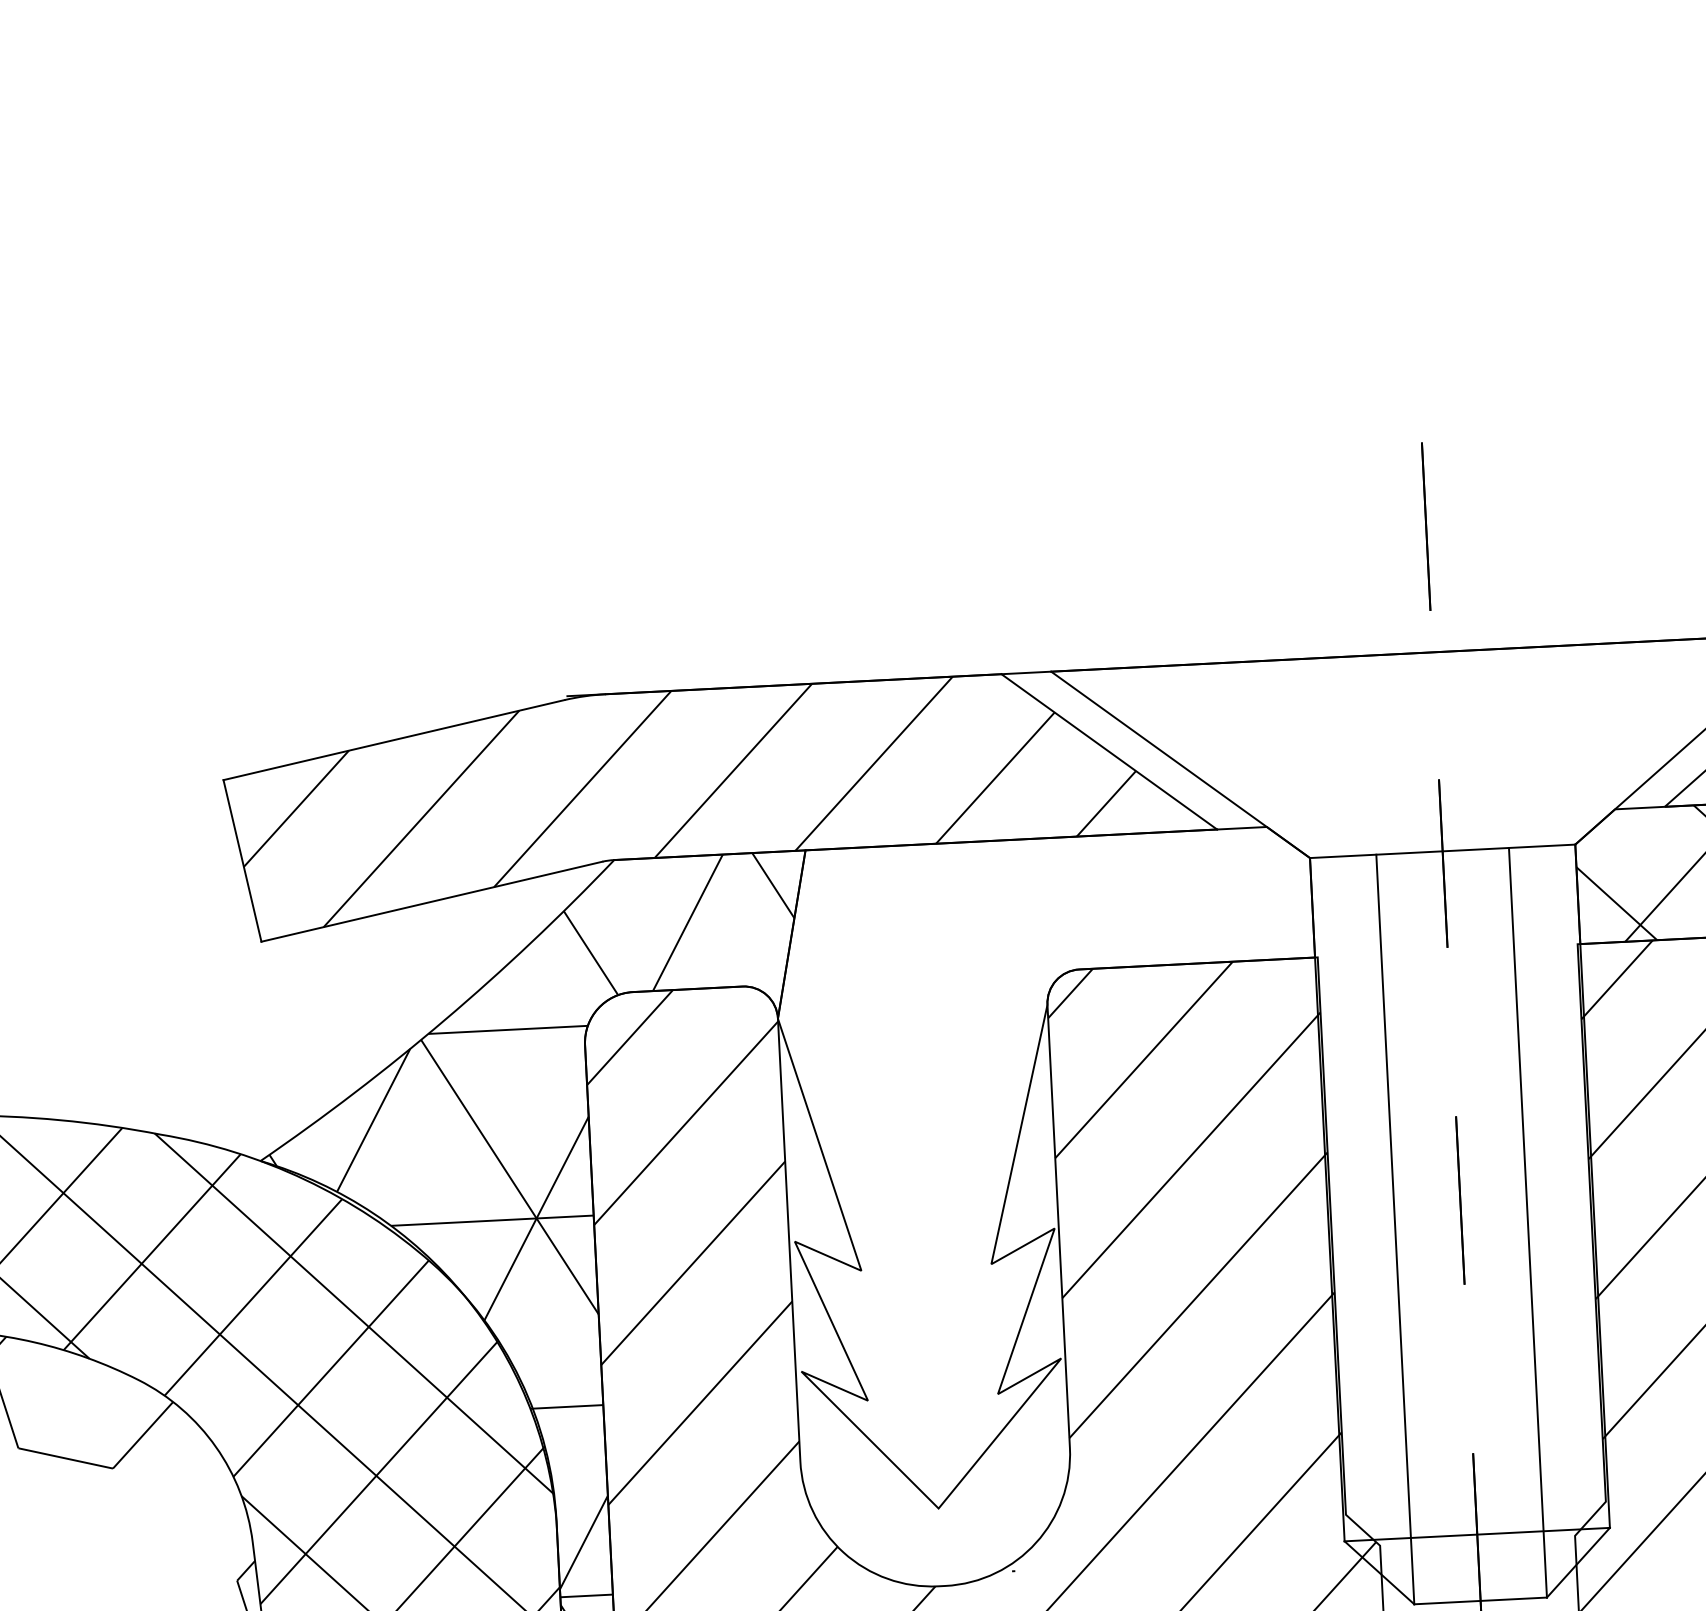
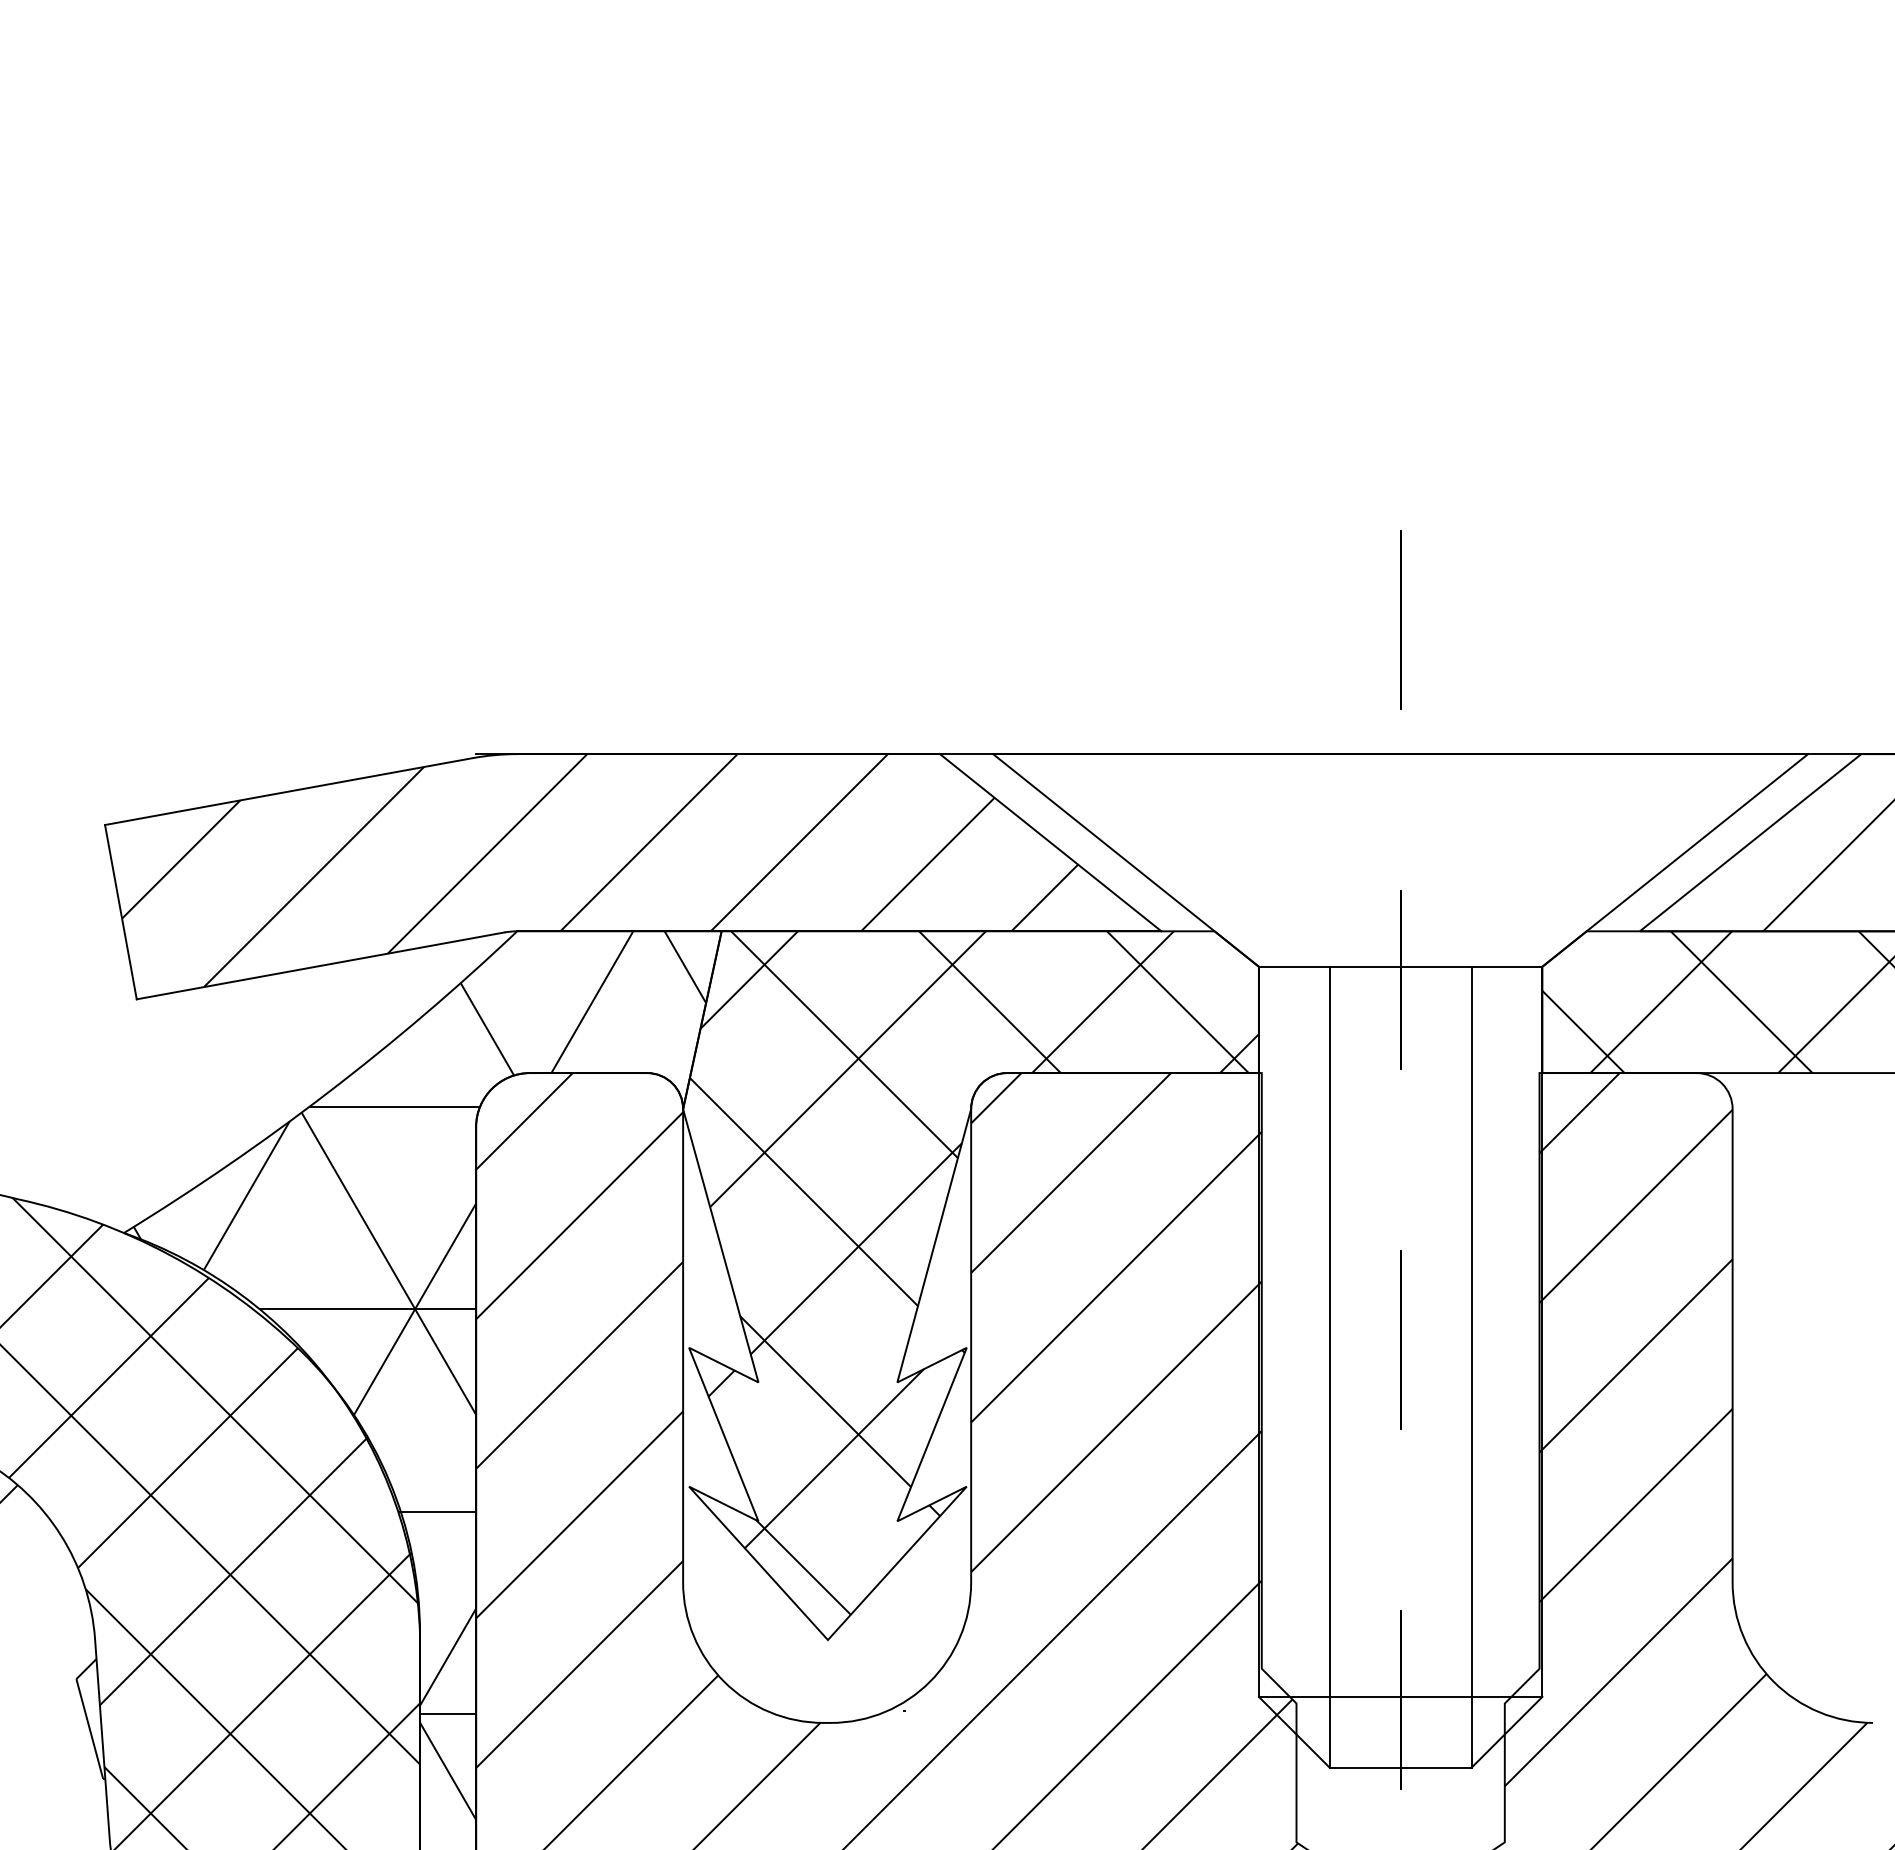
hatch: (1057, 1157) -> (973, 1272), added

